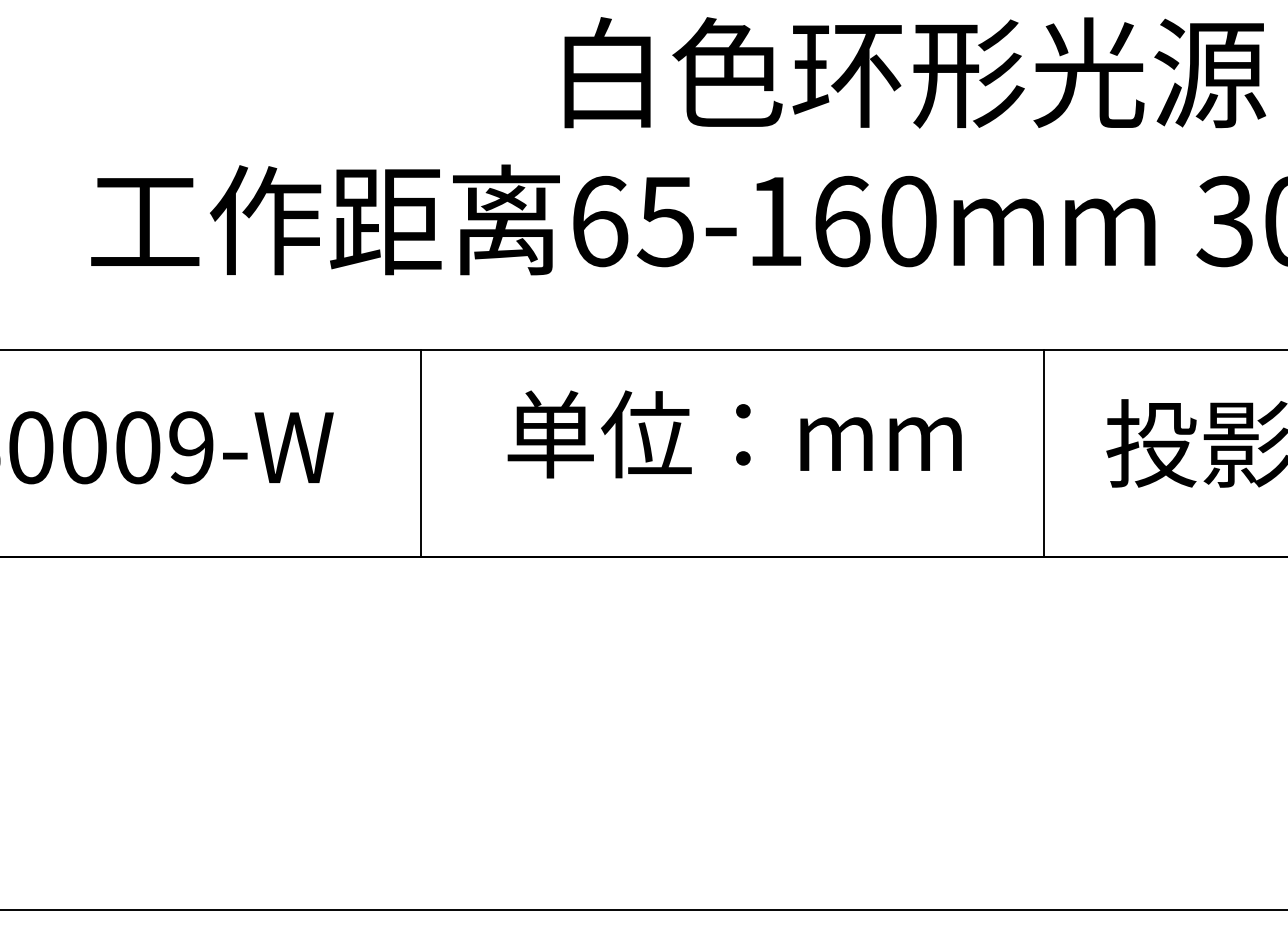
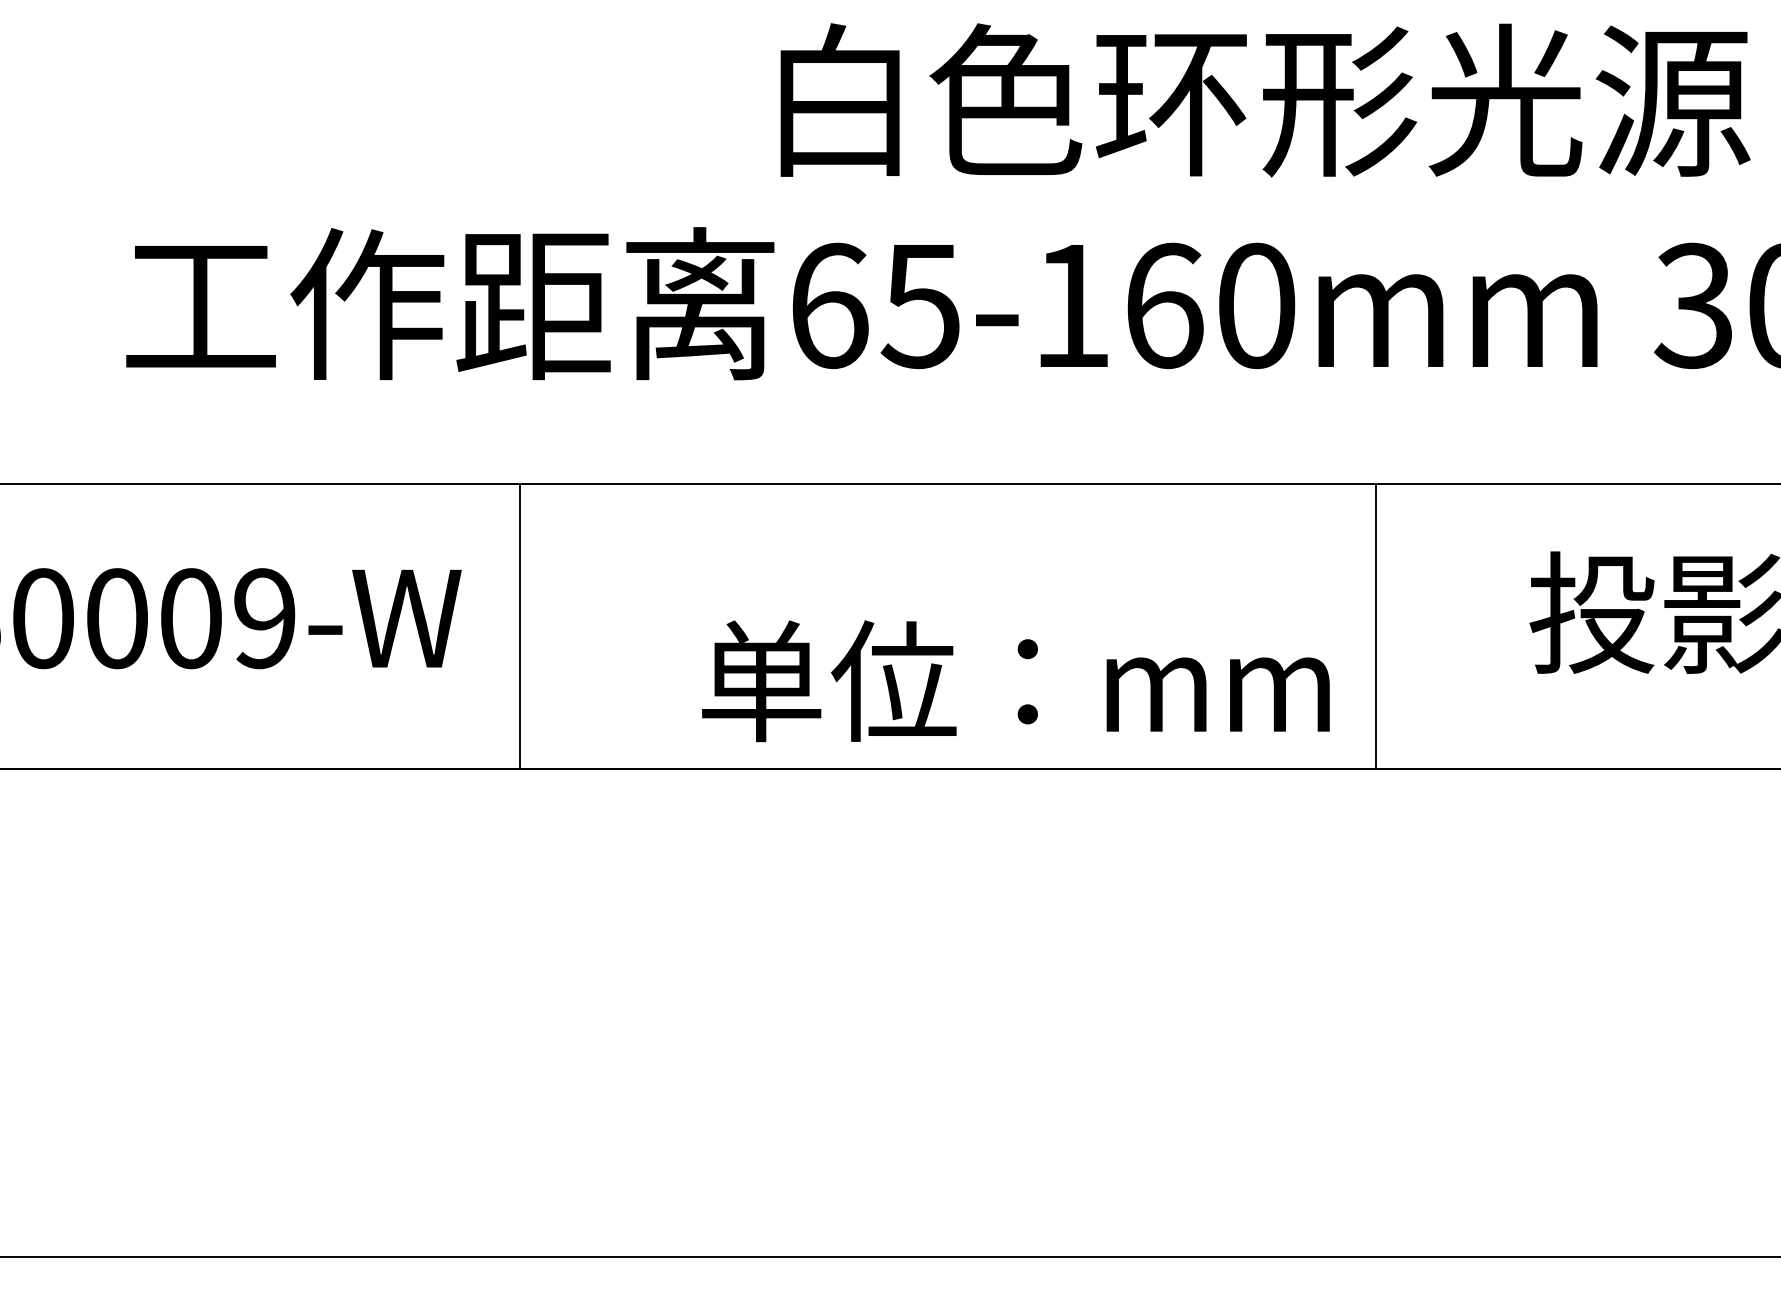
text: (734, 434) -> (1015, 681), moved
line: (421, 452) -> (519, 625), moved
line: (1044, 452) -> (1376, 625), moved

